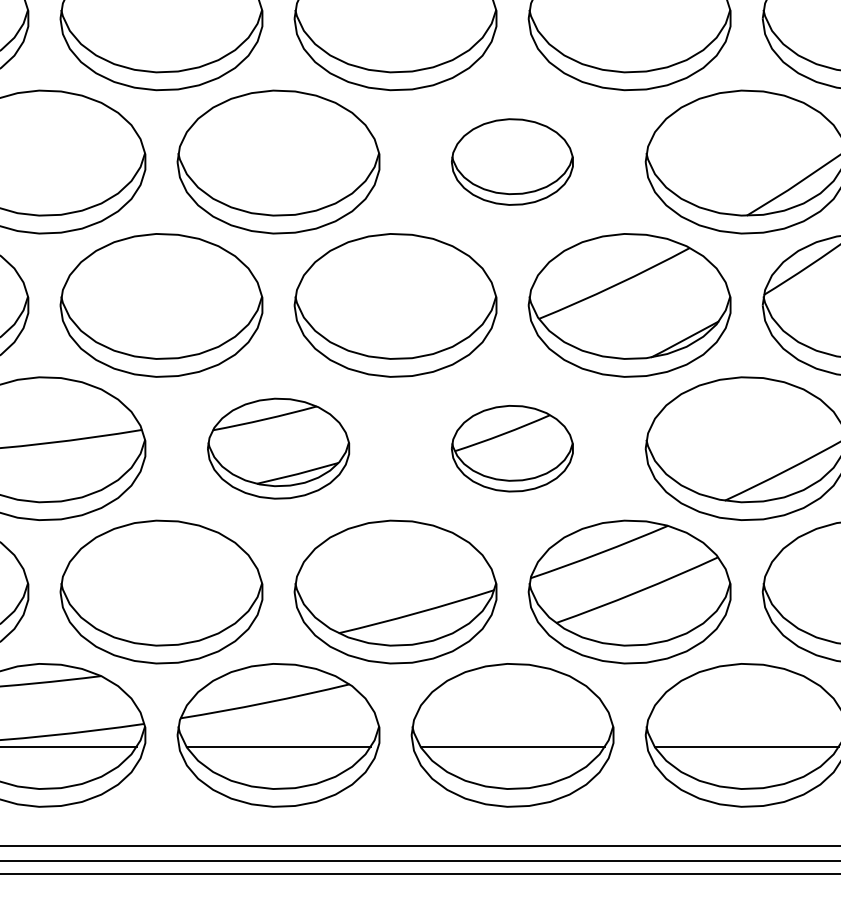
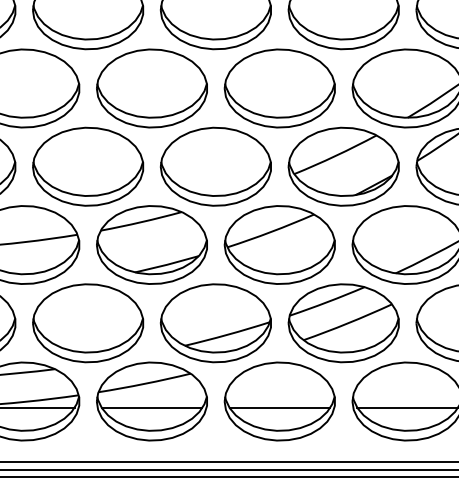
part: (512, 162) -> (279, 88), size x1.67
part: (277, 447) -> (151, 244), size x1.43
part: (512, 447) -> (279, 244), size x1.67

